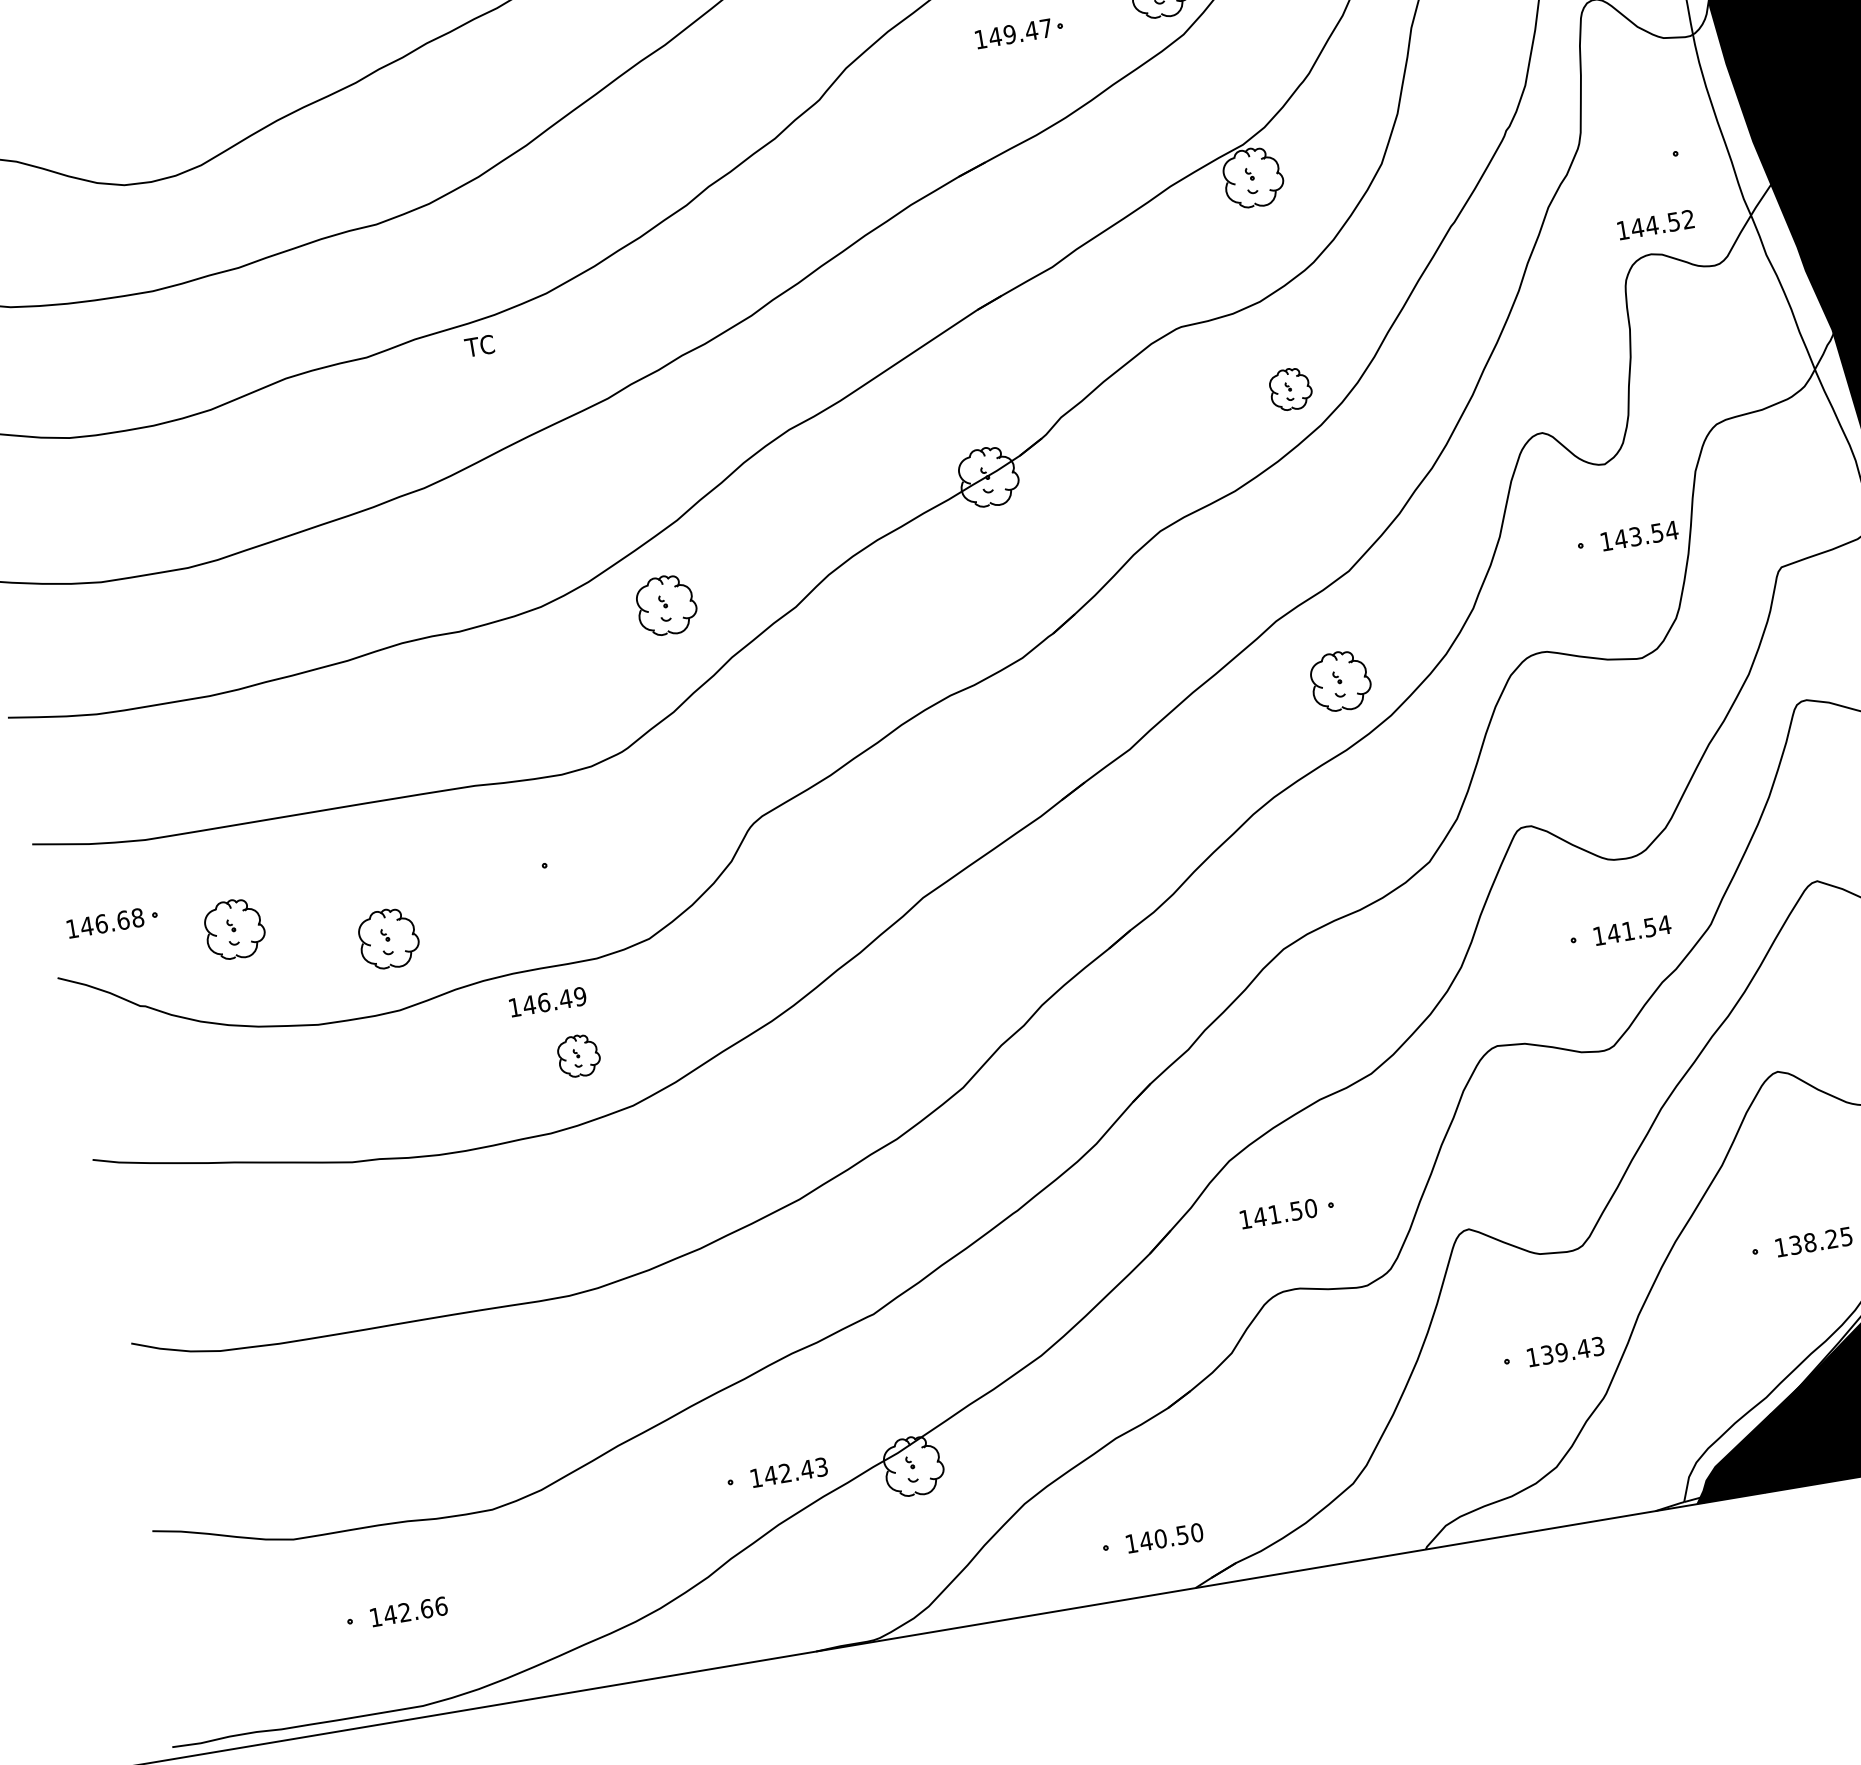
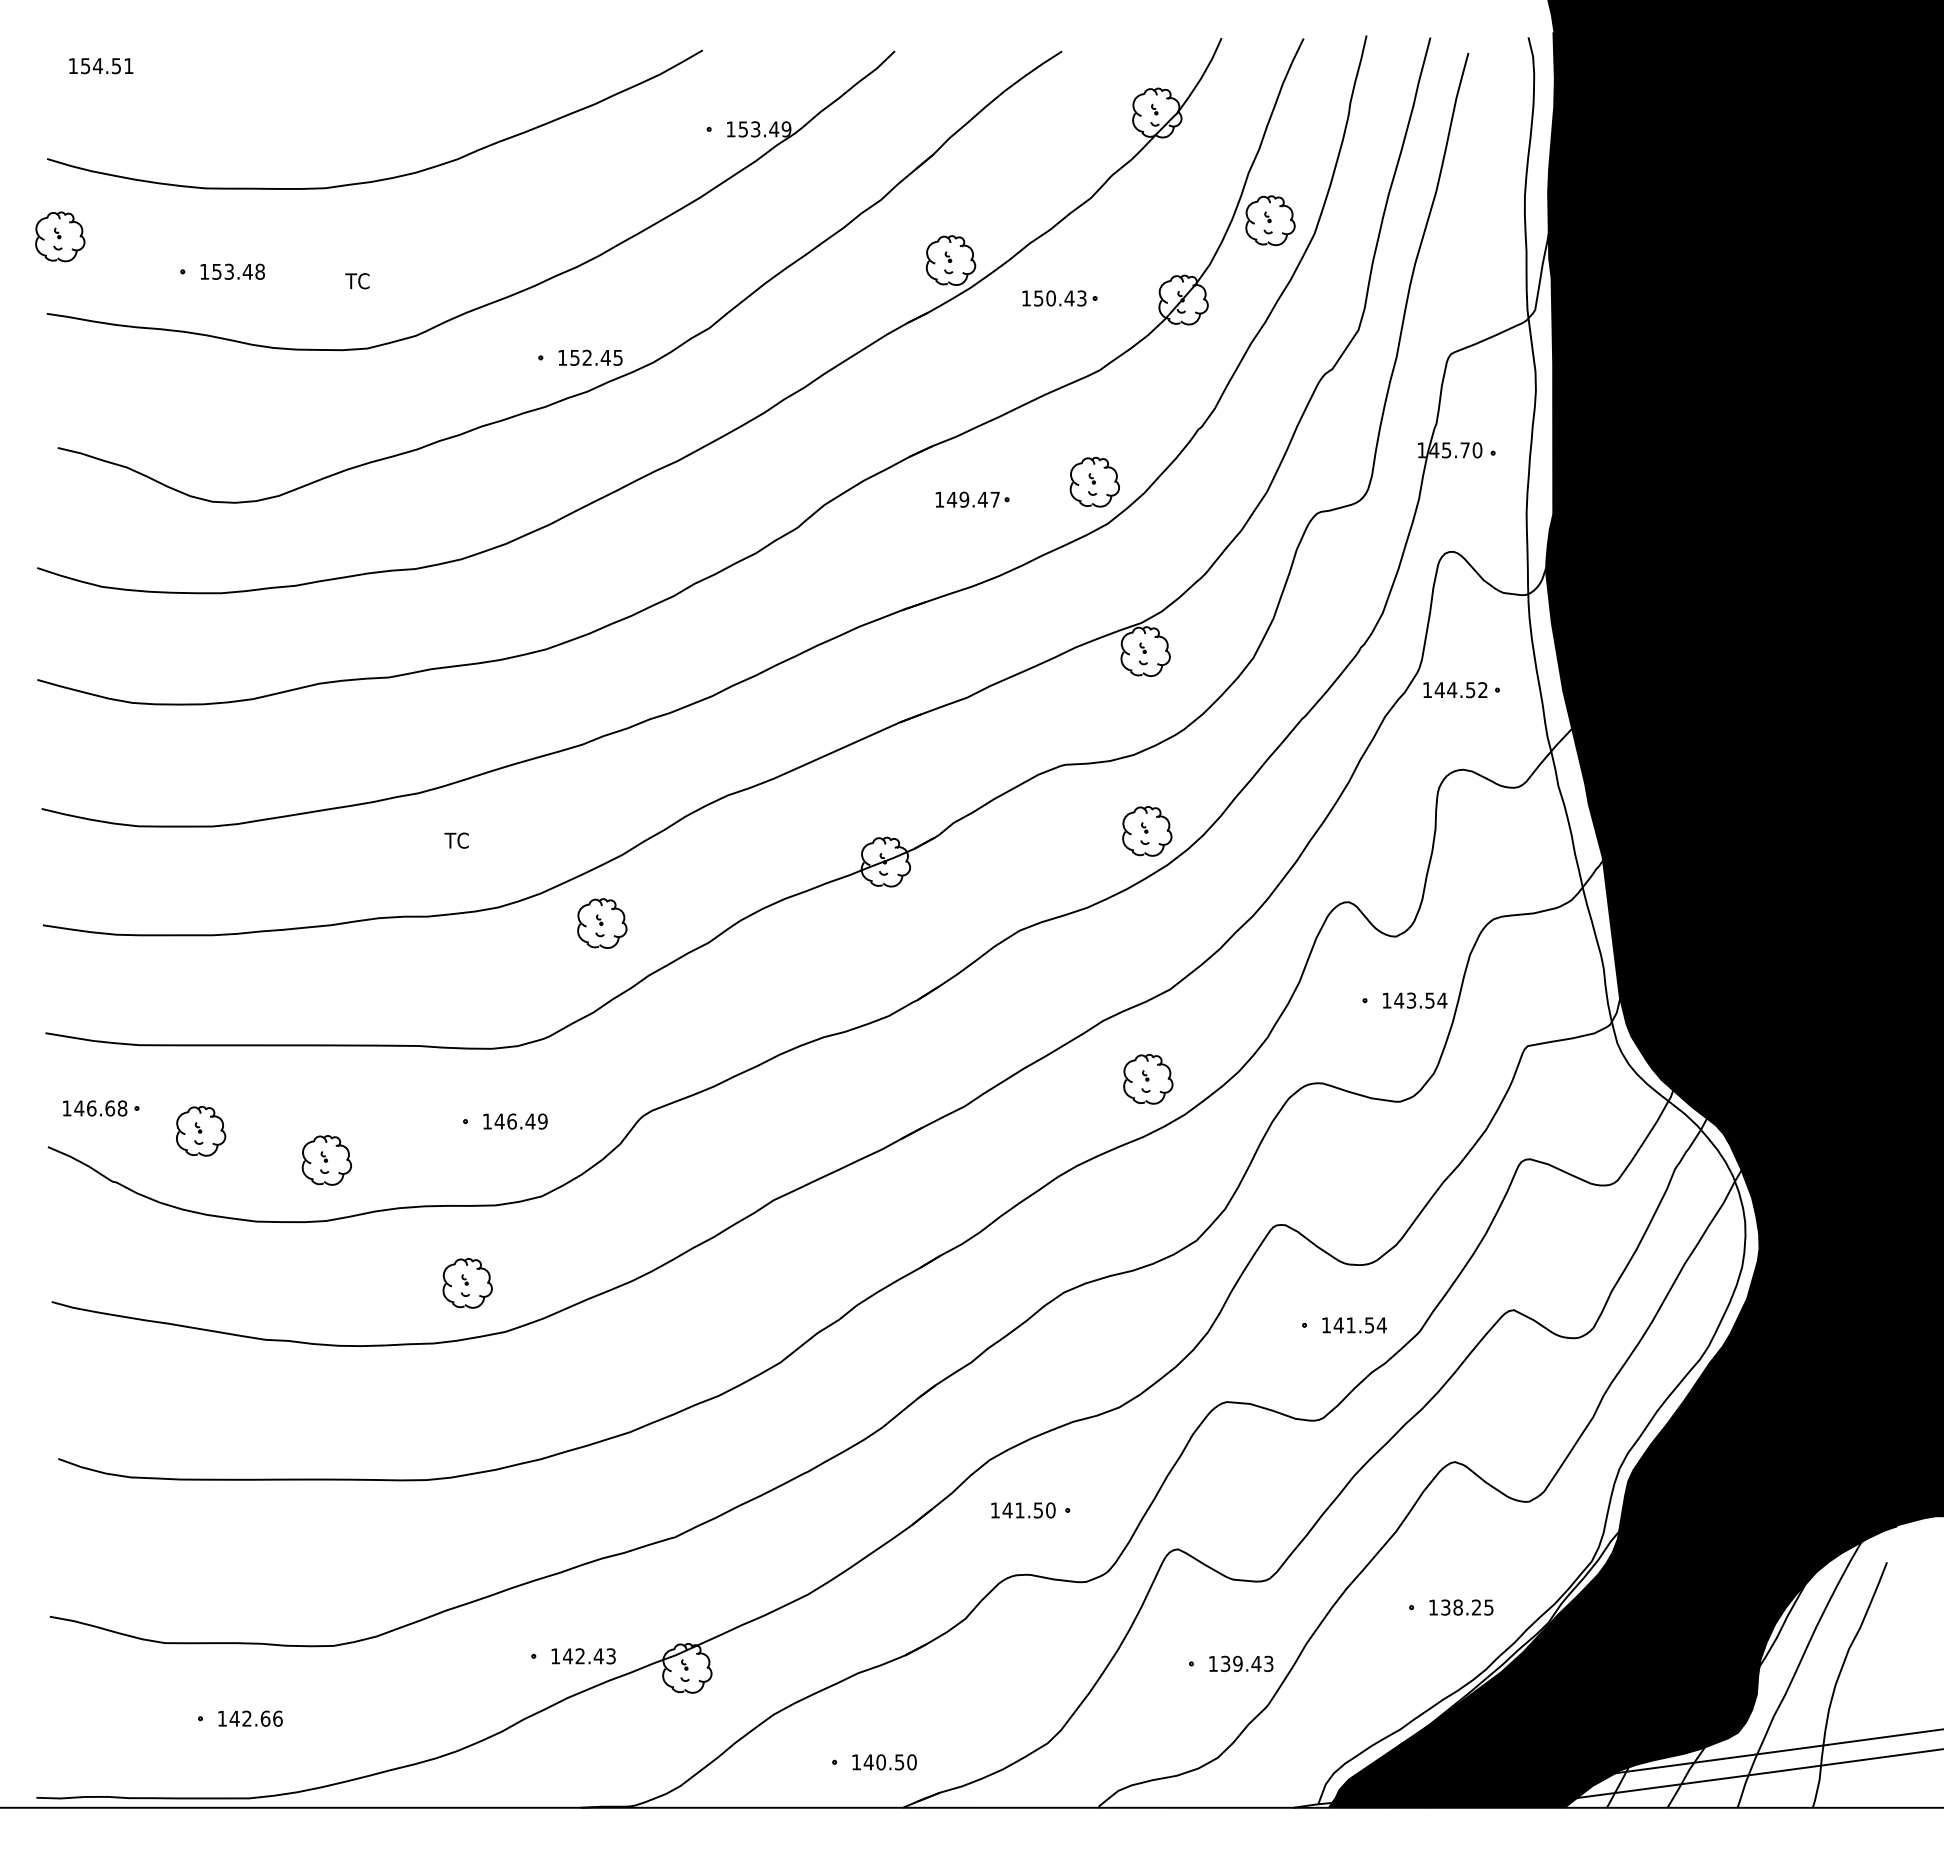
text: (1656, 225) -> (1455, 690), moved
text: (479, 345) -> (456, 840), moved
part: (1291, 389) -> (1147, 831), size x1.43
text: (548, 1001) -> (515, 1121), moved
part: (578, 1056) -> (467, 1283), size x1.43

